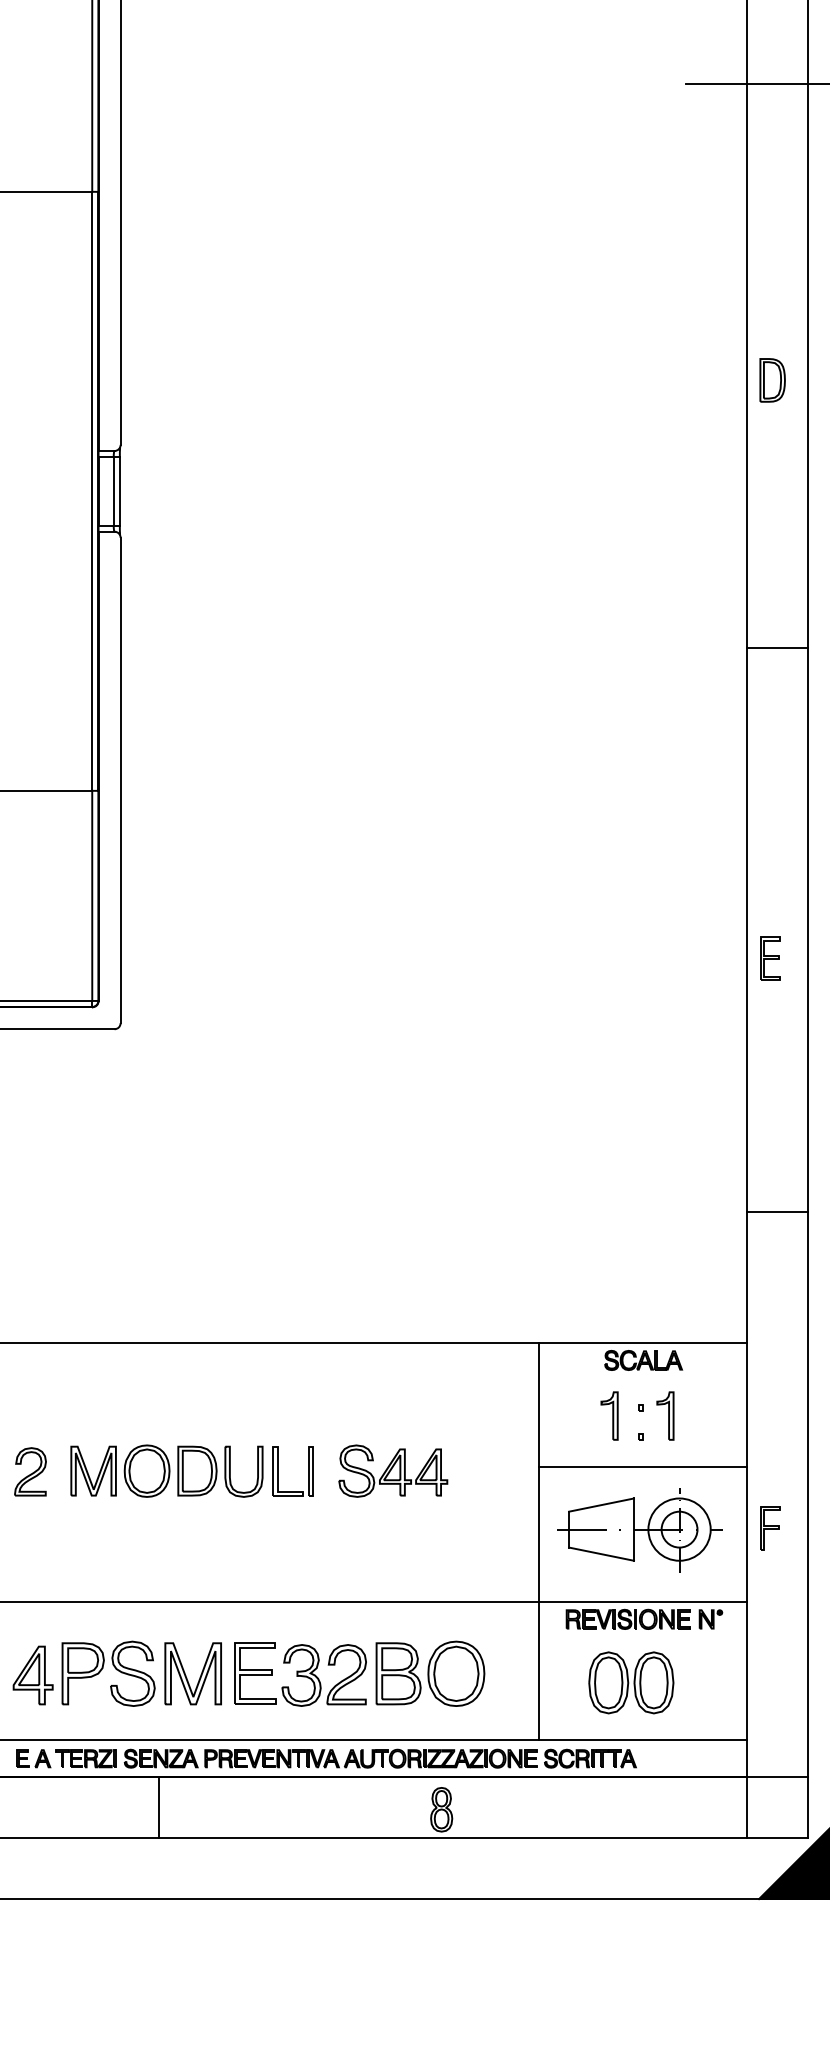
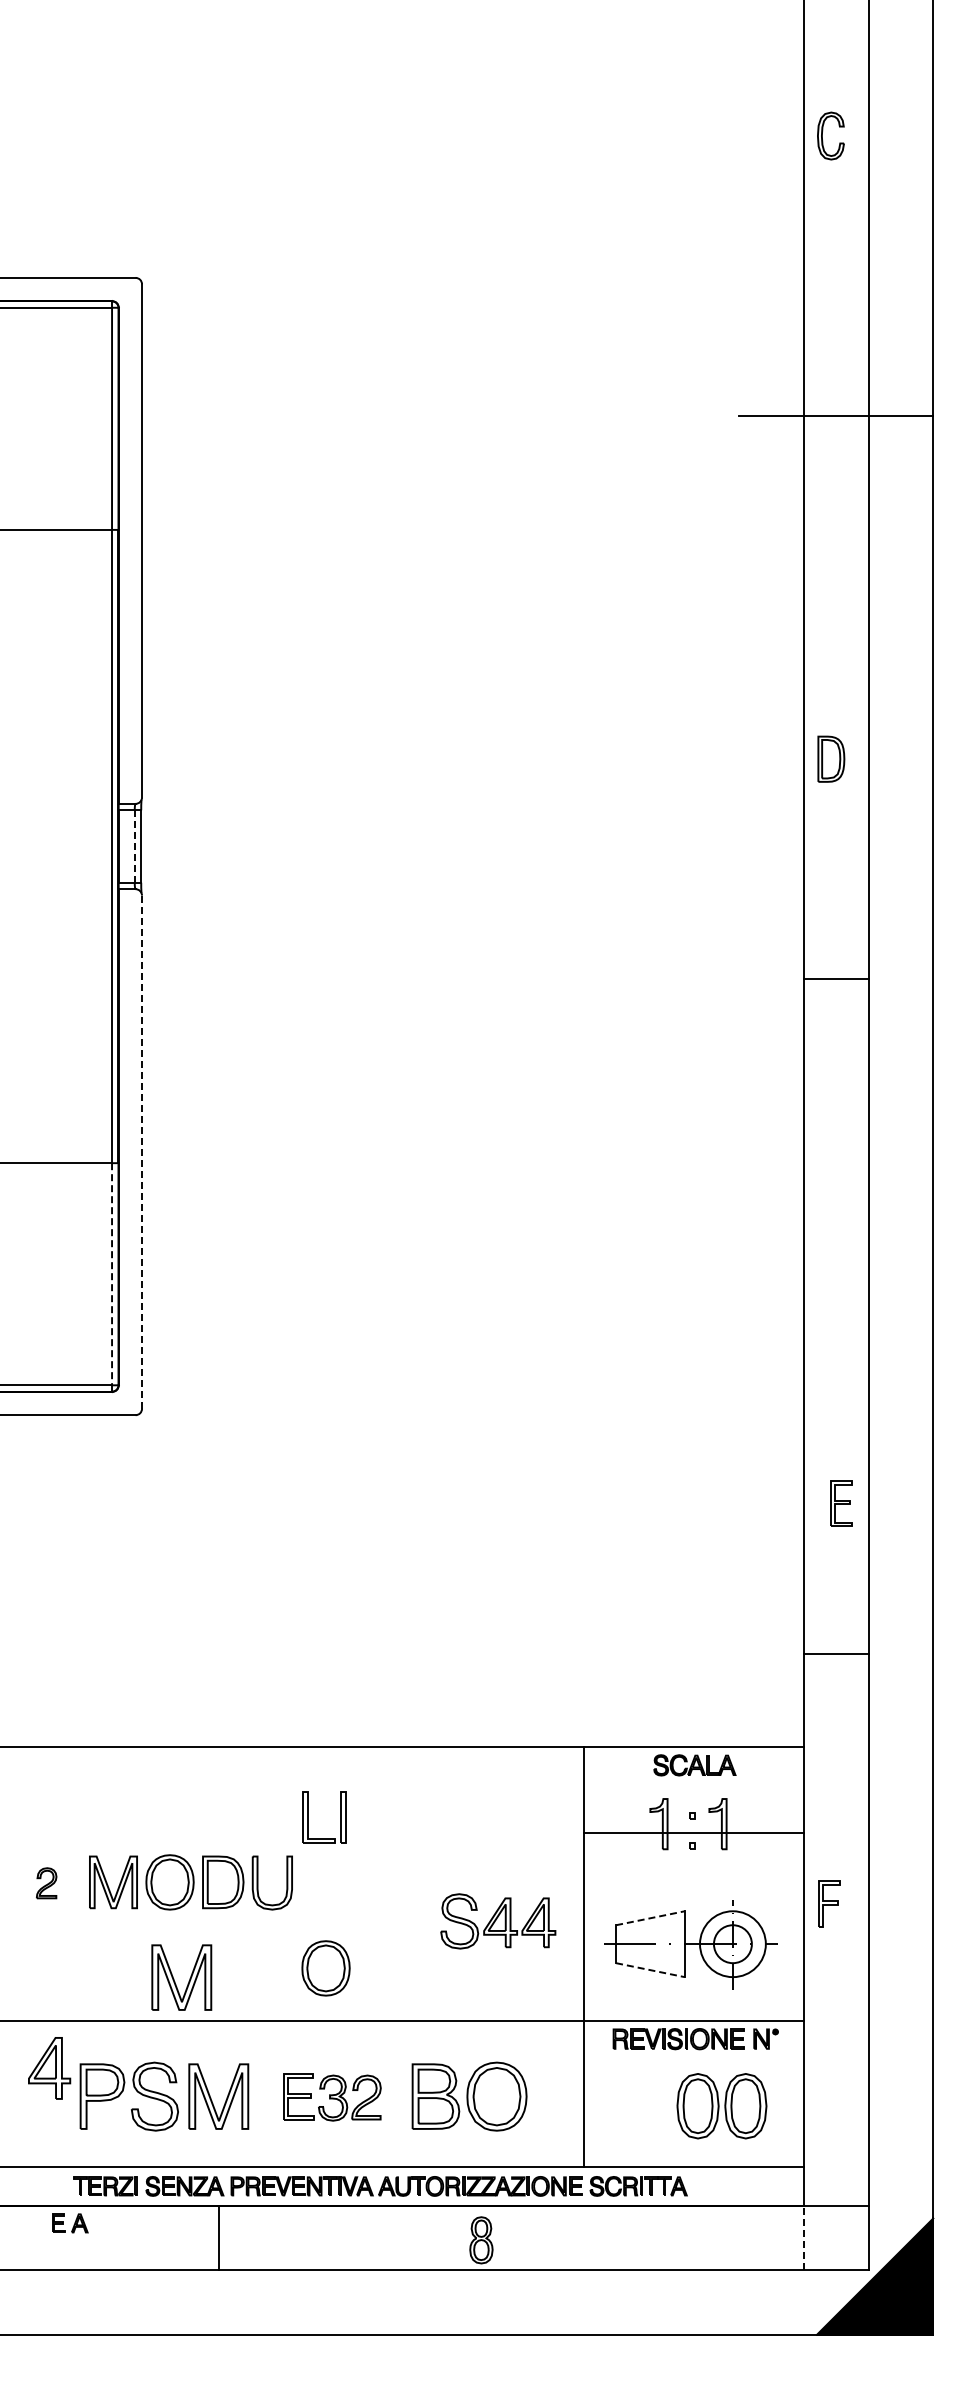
part: (772, 379) -> (831, 758), moved
line: (113, 491) -> (134, 846), solid -> dashed
line: (777, 648) -> (836, 979), moved
line: (121, 780) -> (142, 1152), solid -> dashed
line: (92, 896) -> (112, 1274), solid -> dashed
part: (770, 958) -> (841, 1503), moved
line: (777, 1212) -> (836, 1653), moved
line: (643, 1466) -> (694, 1833), moved
part: (278, 1471) -> (308, 1817), moved
part: (393, 1471) -> (498, 1921), moved
part: (30, 1472) -> (46, 1883), size x0.6
line: (601, 1505) -> (650, 1918), solid -> dashed
part: (770, 1528) -> (829, 1903), moved
part: (294, 1552) -> (325, 1968), added
line: (601, 1554) -> (650, 1970), solid -> dashed
part: (151, 1562) -> (174, 1978), added
part: (300, 1674) -> (332, 2097), size x0.7
part: (33, 1675) -> (49, 2068), moved
part: (630, 1683) -> (721, 2106), moved
part: (34, 1758) -> (70, 2223), moved
line: (158, 1807) -> (219, 2237), moved
line: (747, 1807) -> (804, 2237), solid -> dashed

